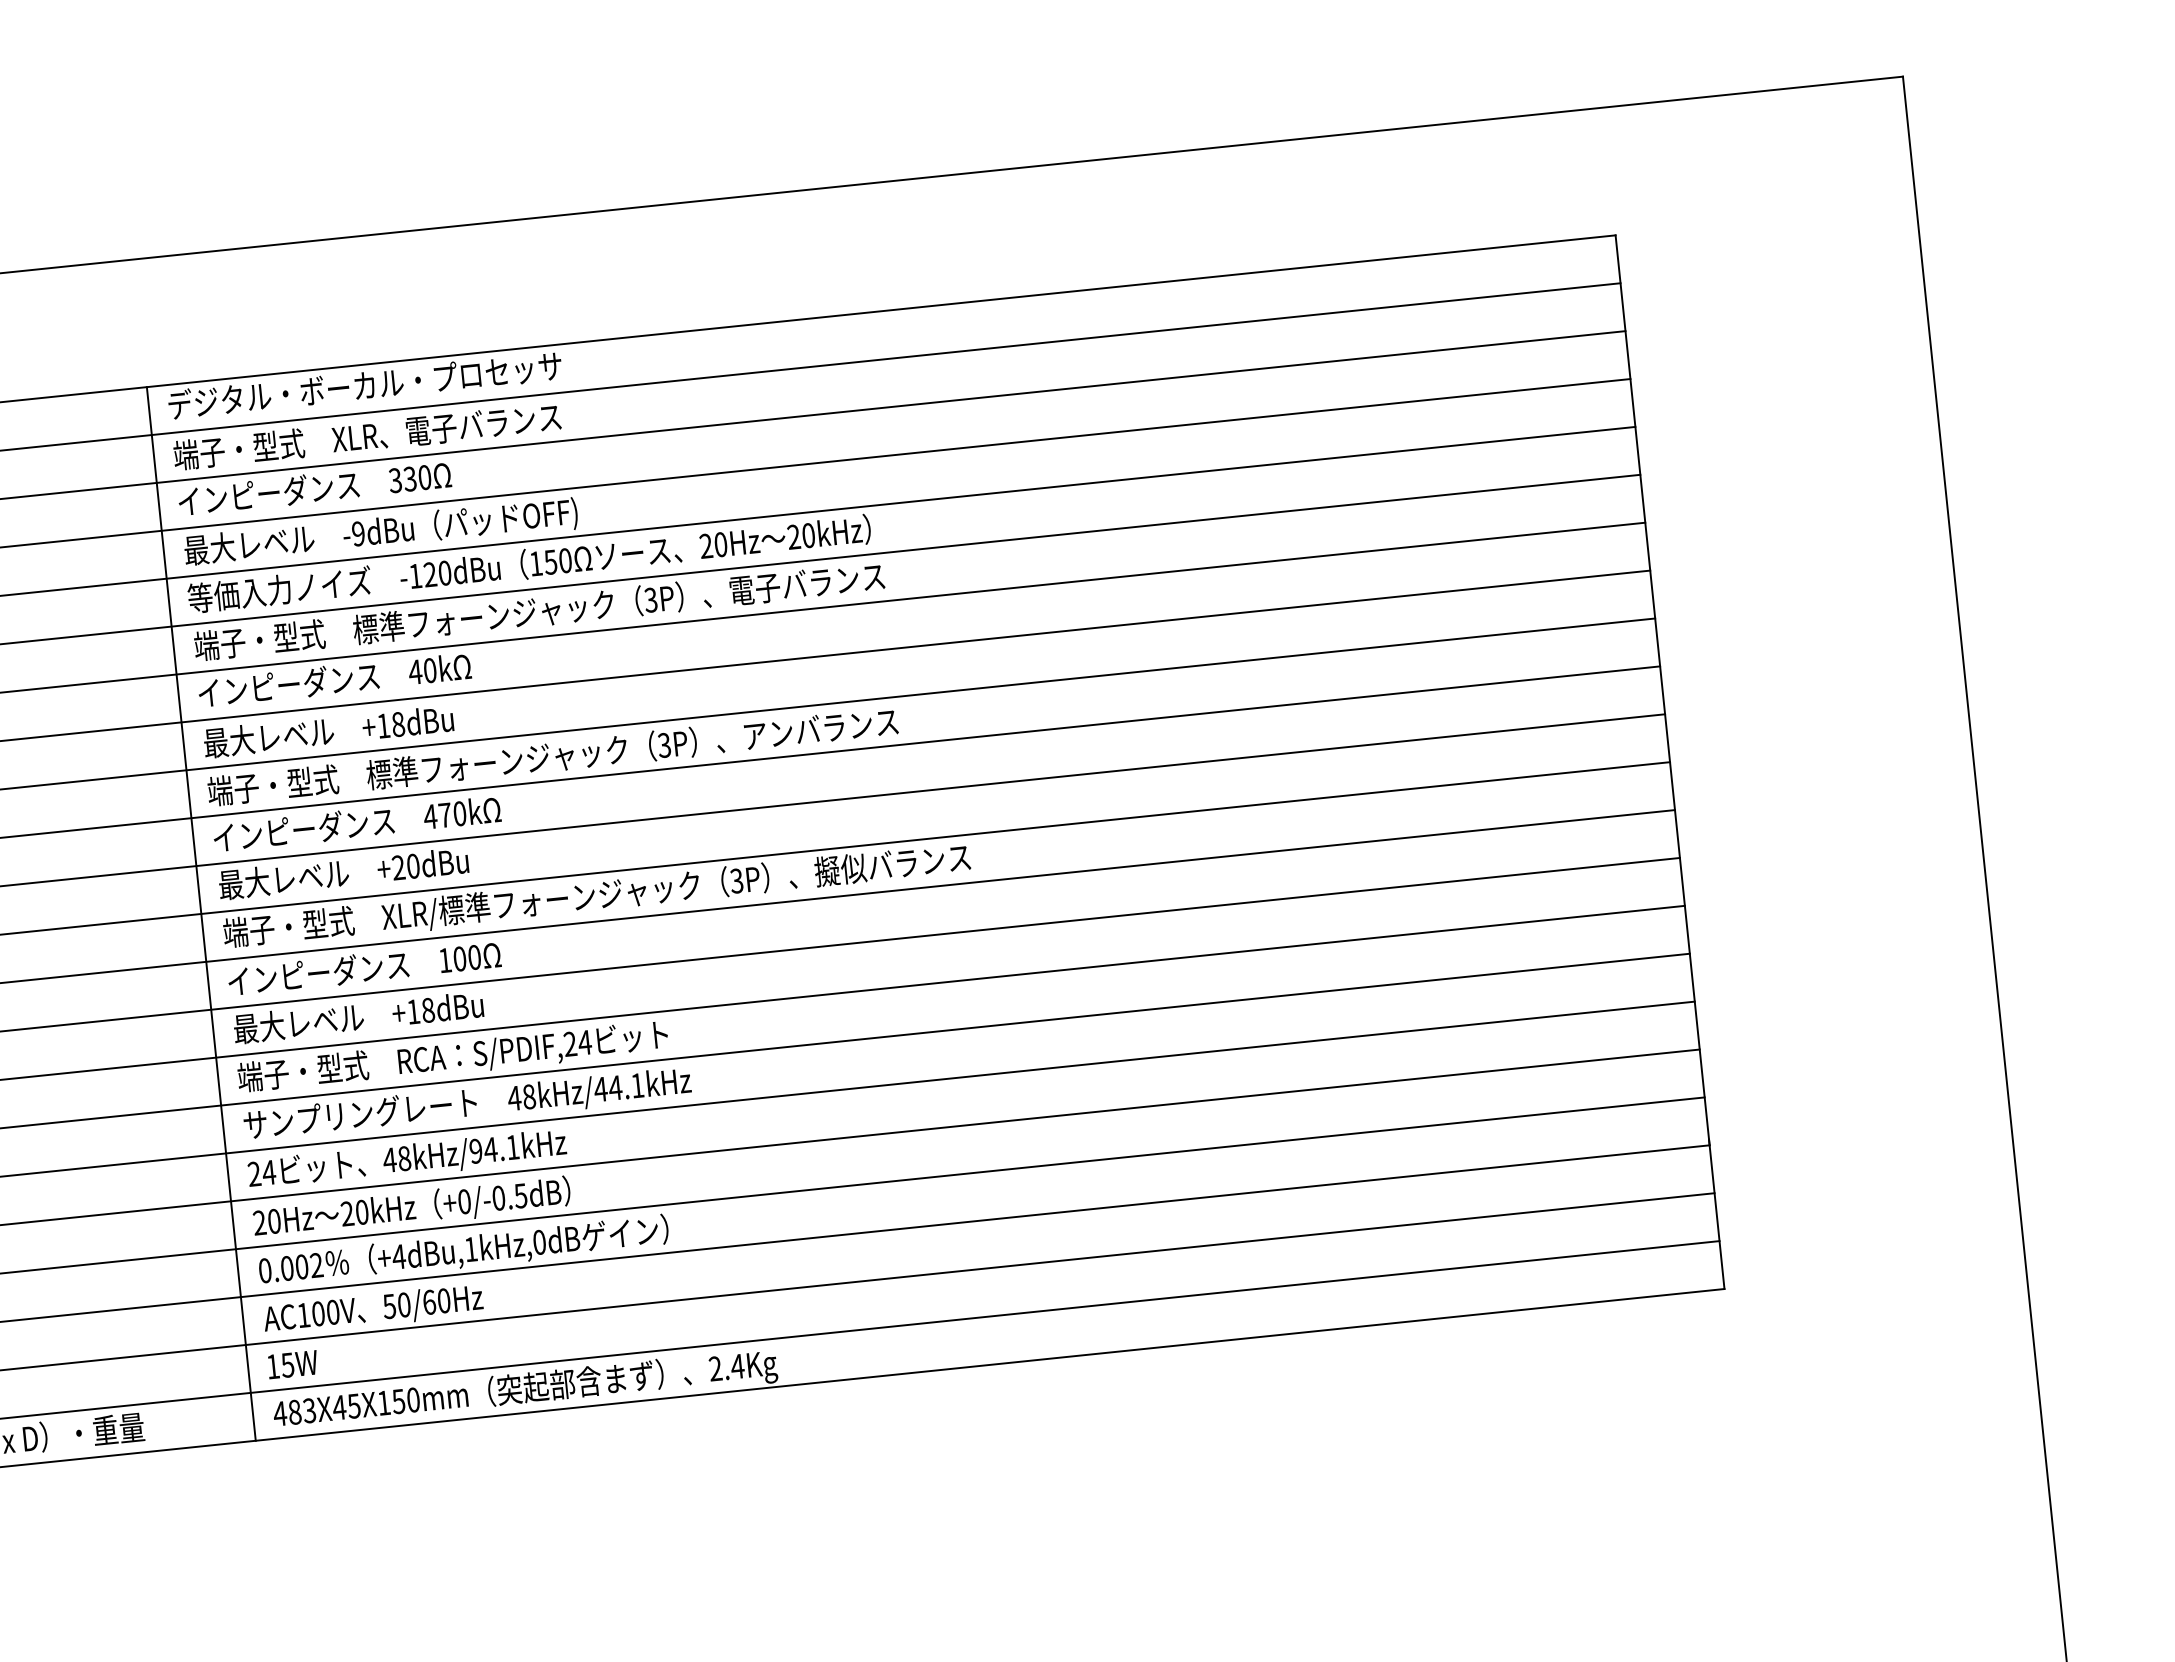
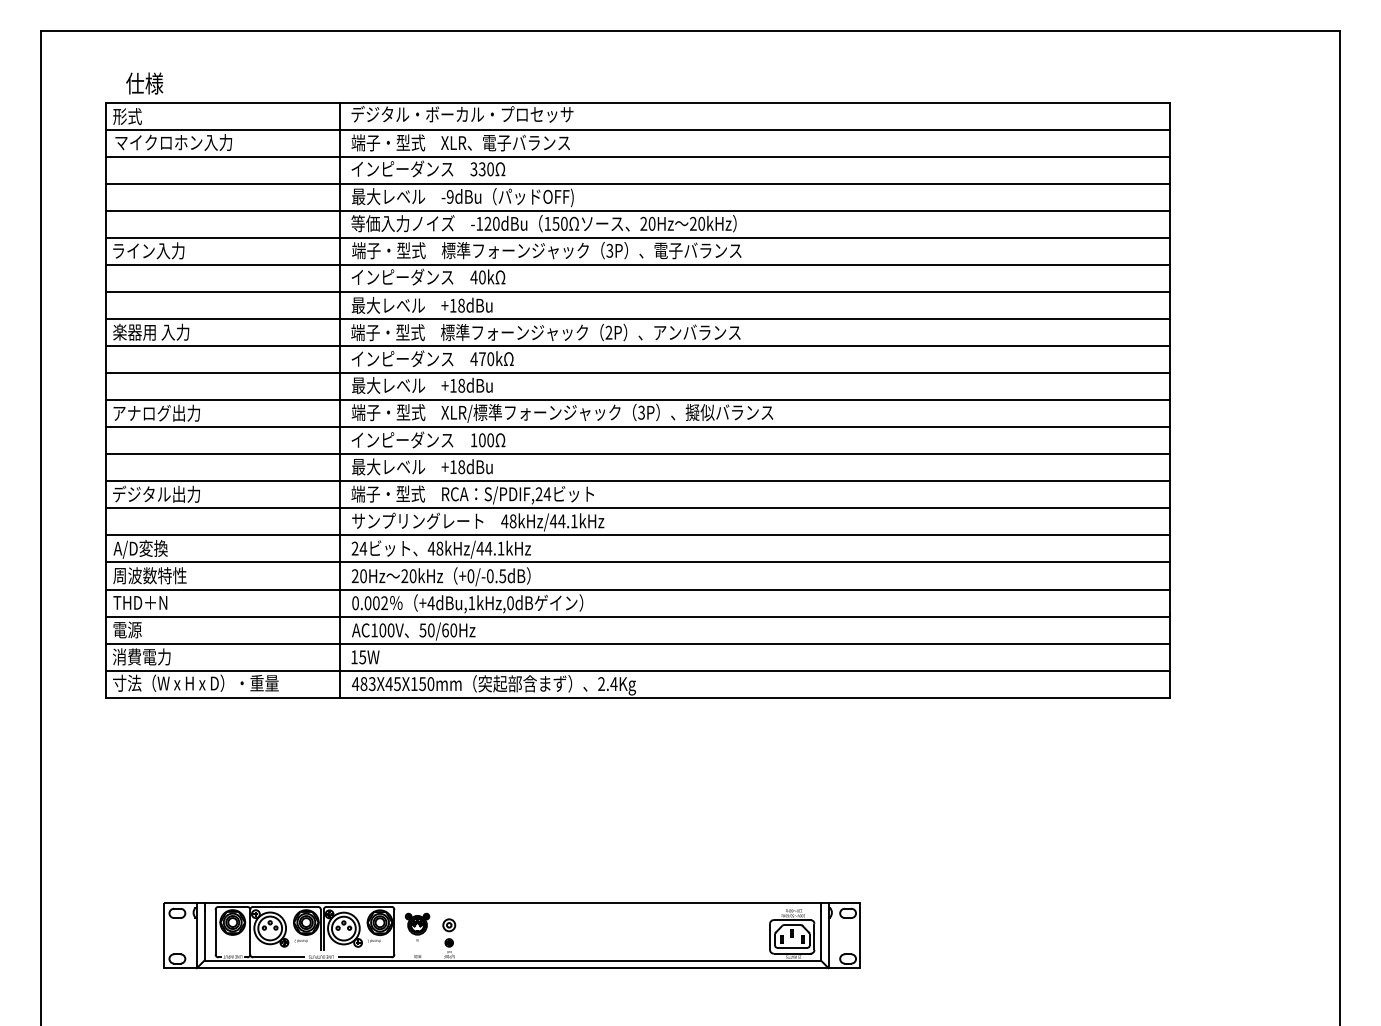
text: (663, 745) -> (608, 332), 3P -> 2P
text: (405, 866) -> (457, 385), +20dBu -> +18dBu
text: (474, 1151) -> (479, 548), 48kHz/94.1kHz -> 48kHz/44.1kHz

